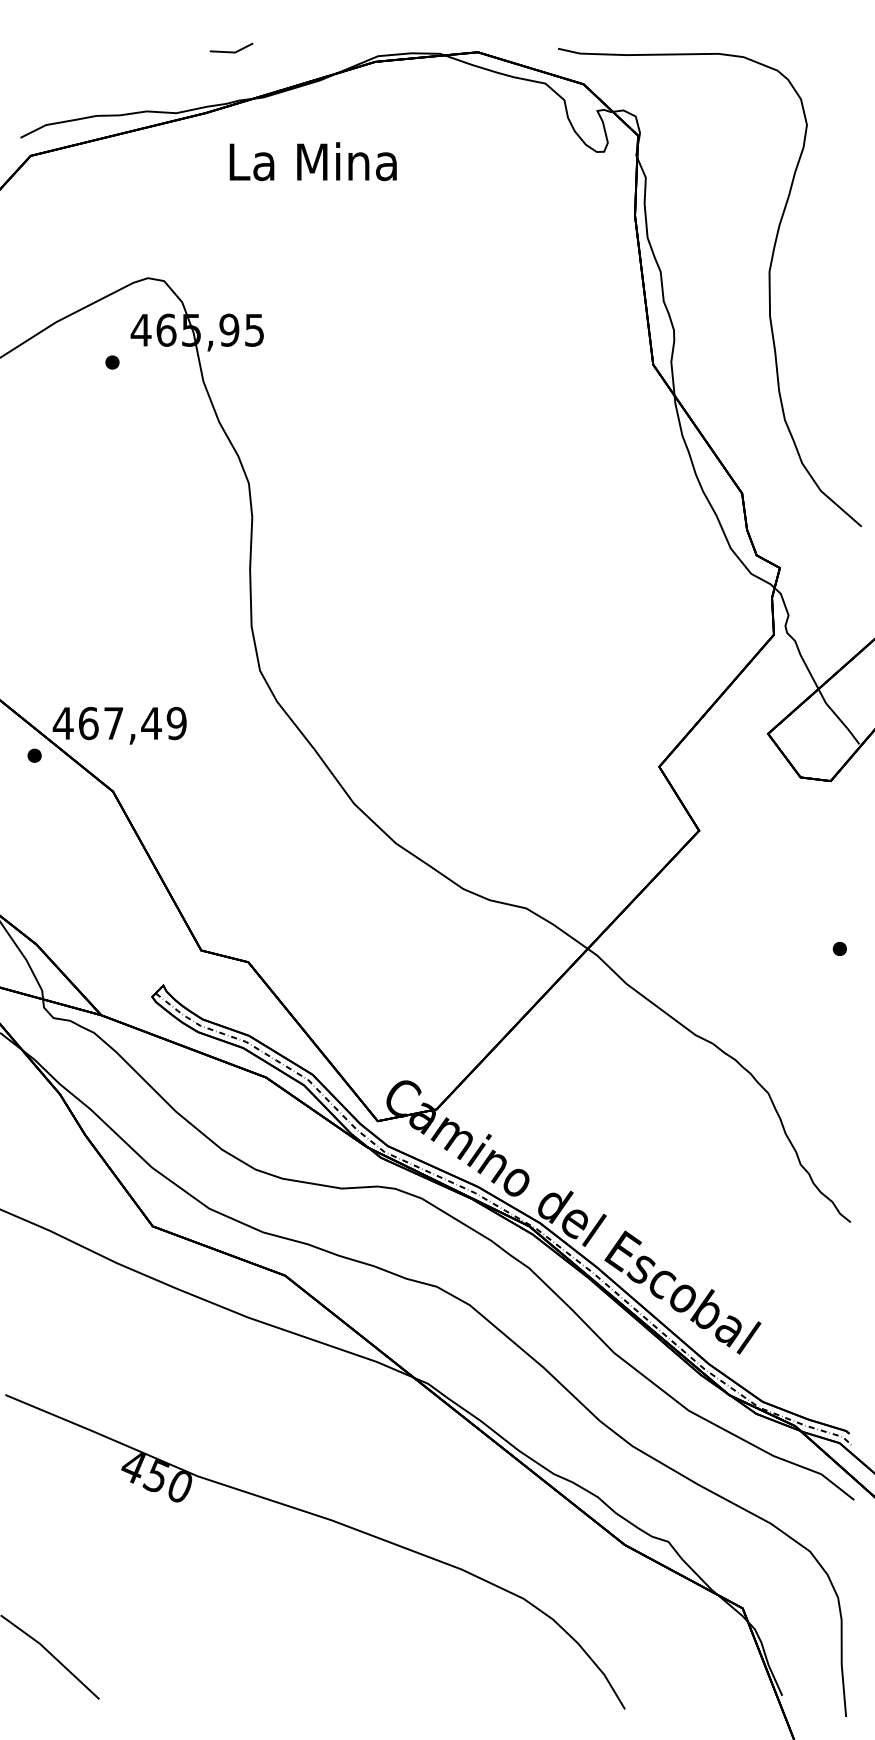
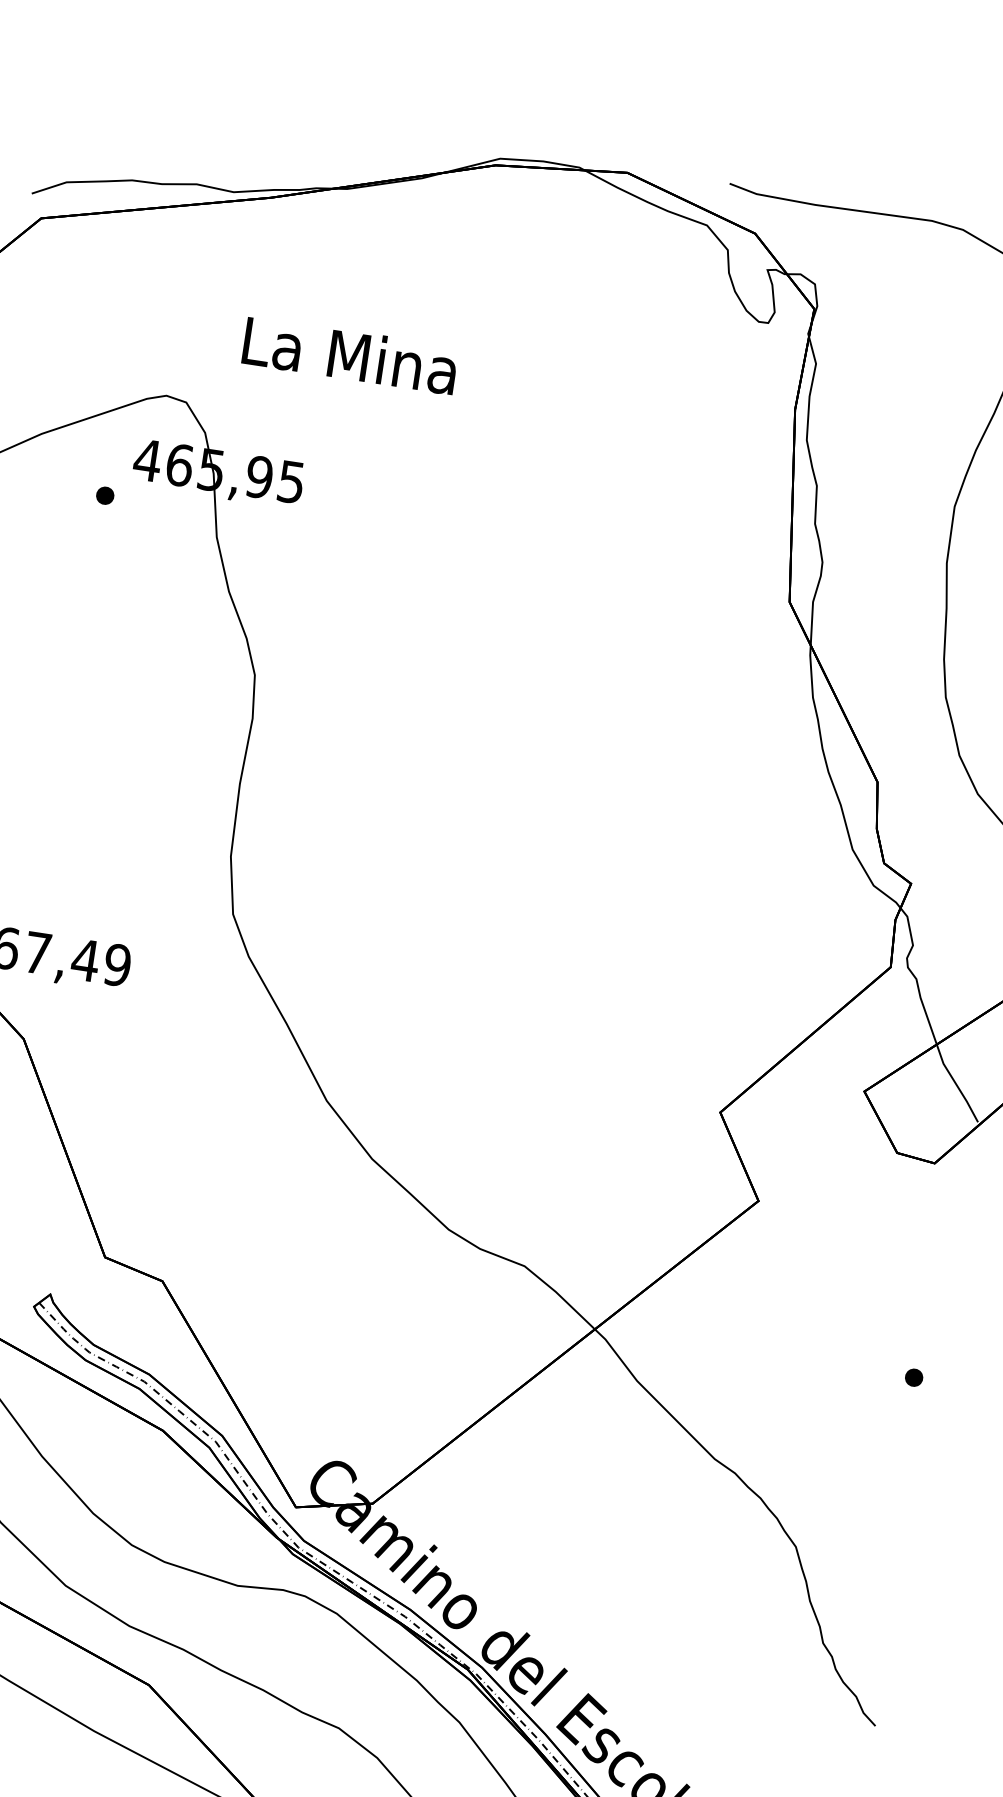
line: (231, 51) -> (315, 124), removed
text: (312, 161) -> (349, 355), moved

